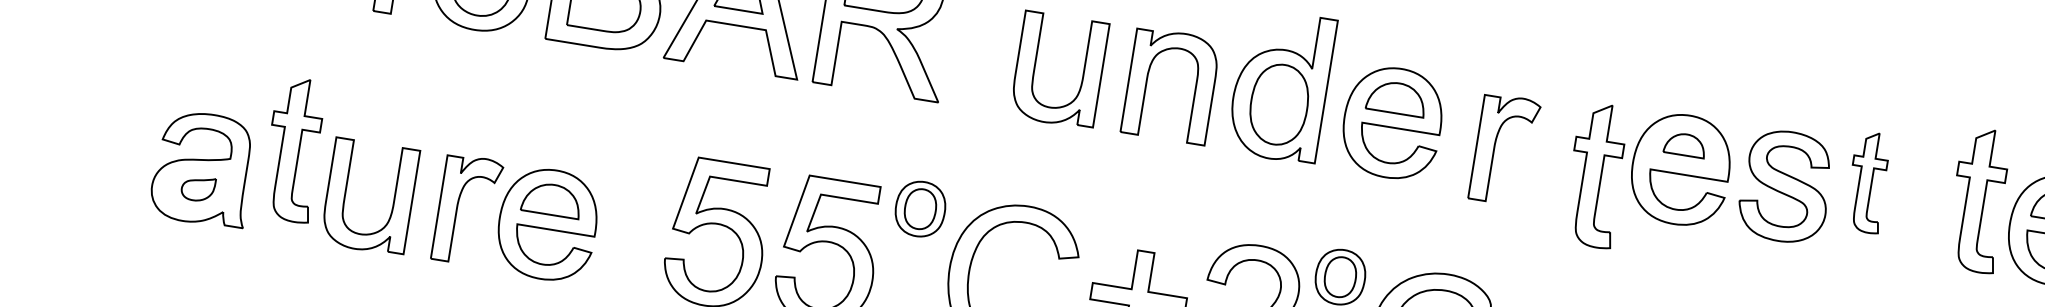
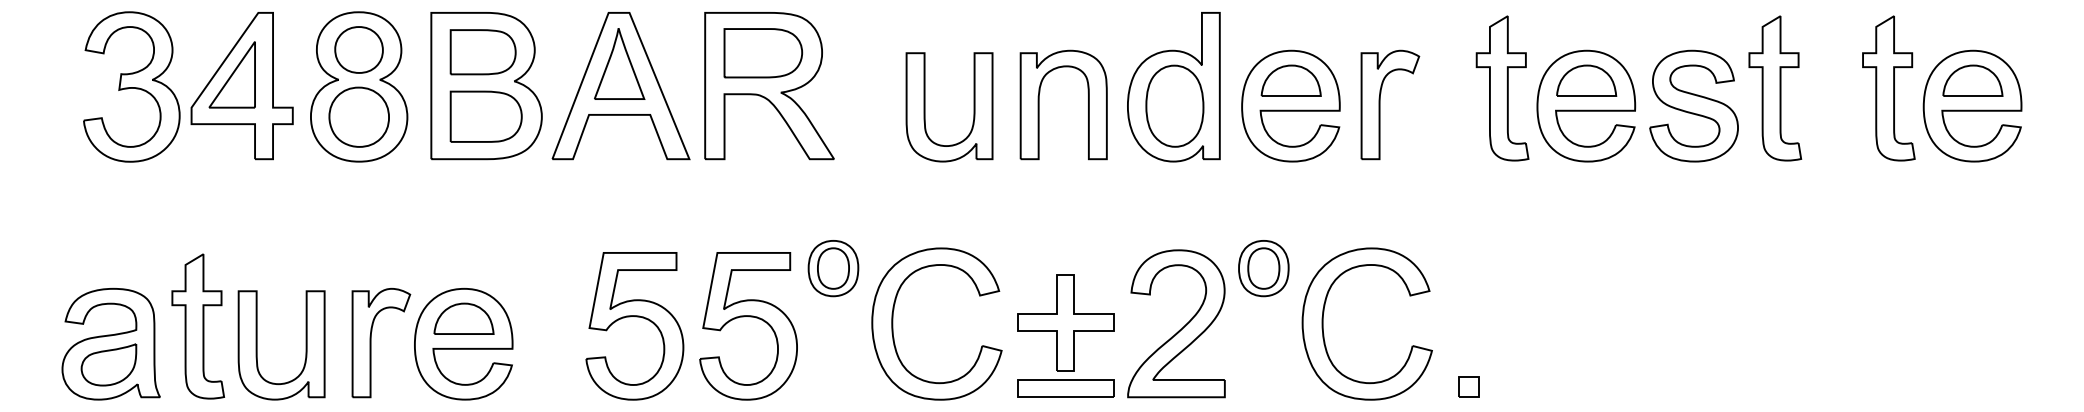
part: (1685, 144) -> (1586, 80), size x1.43
part: (1495, 147) -> (1380, 104), moved
part: (294, 149) -> (198, 326), moved
part: (1595, 175) -> (1502, 88), moved
part: (1868, 182) -> (1775, 88), size x1.43
part: (197, 188) -> (108, 364), size x1.67

